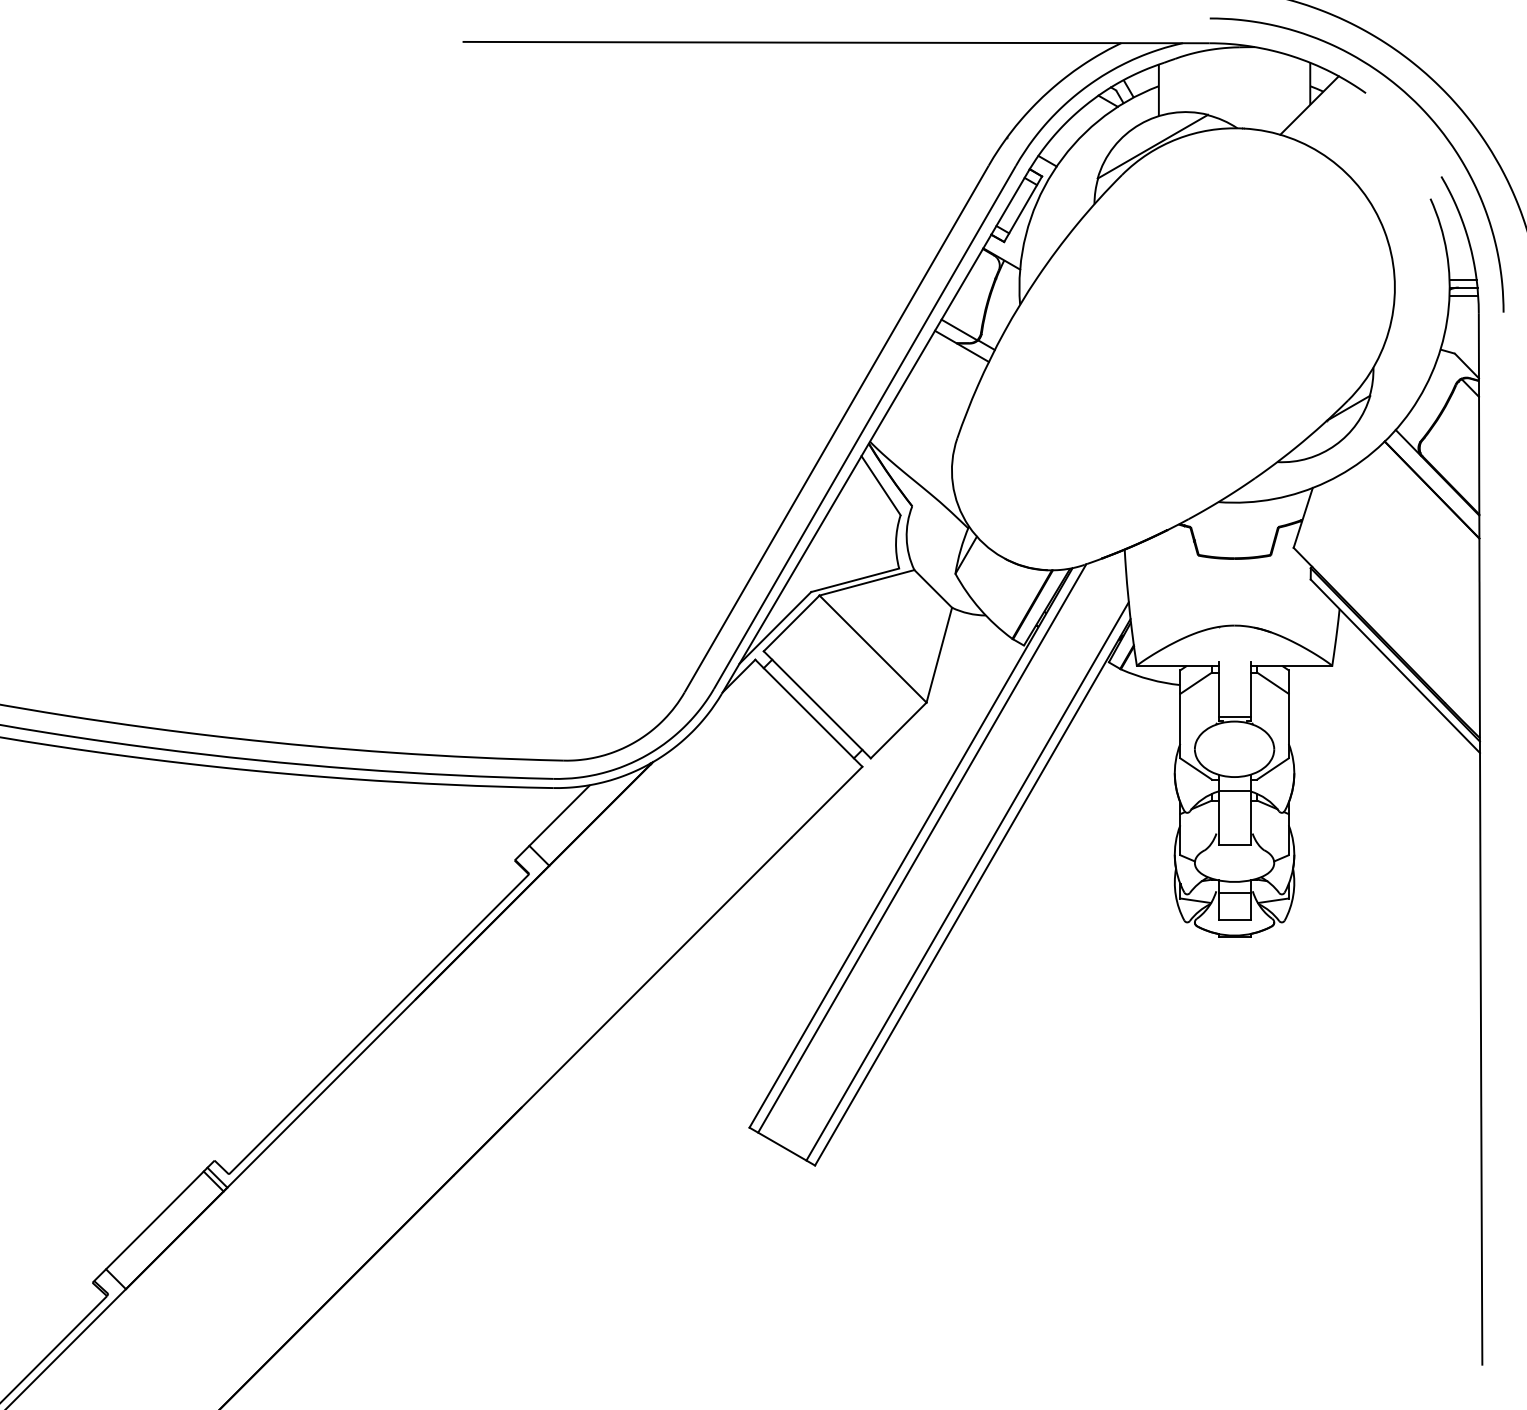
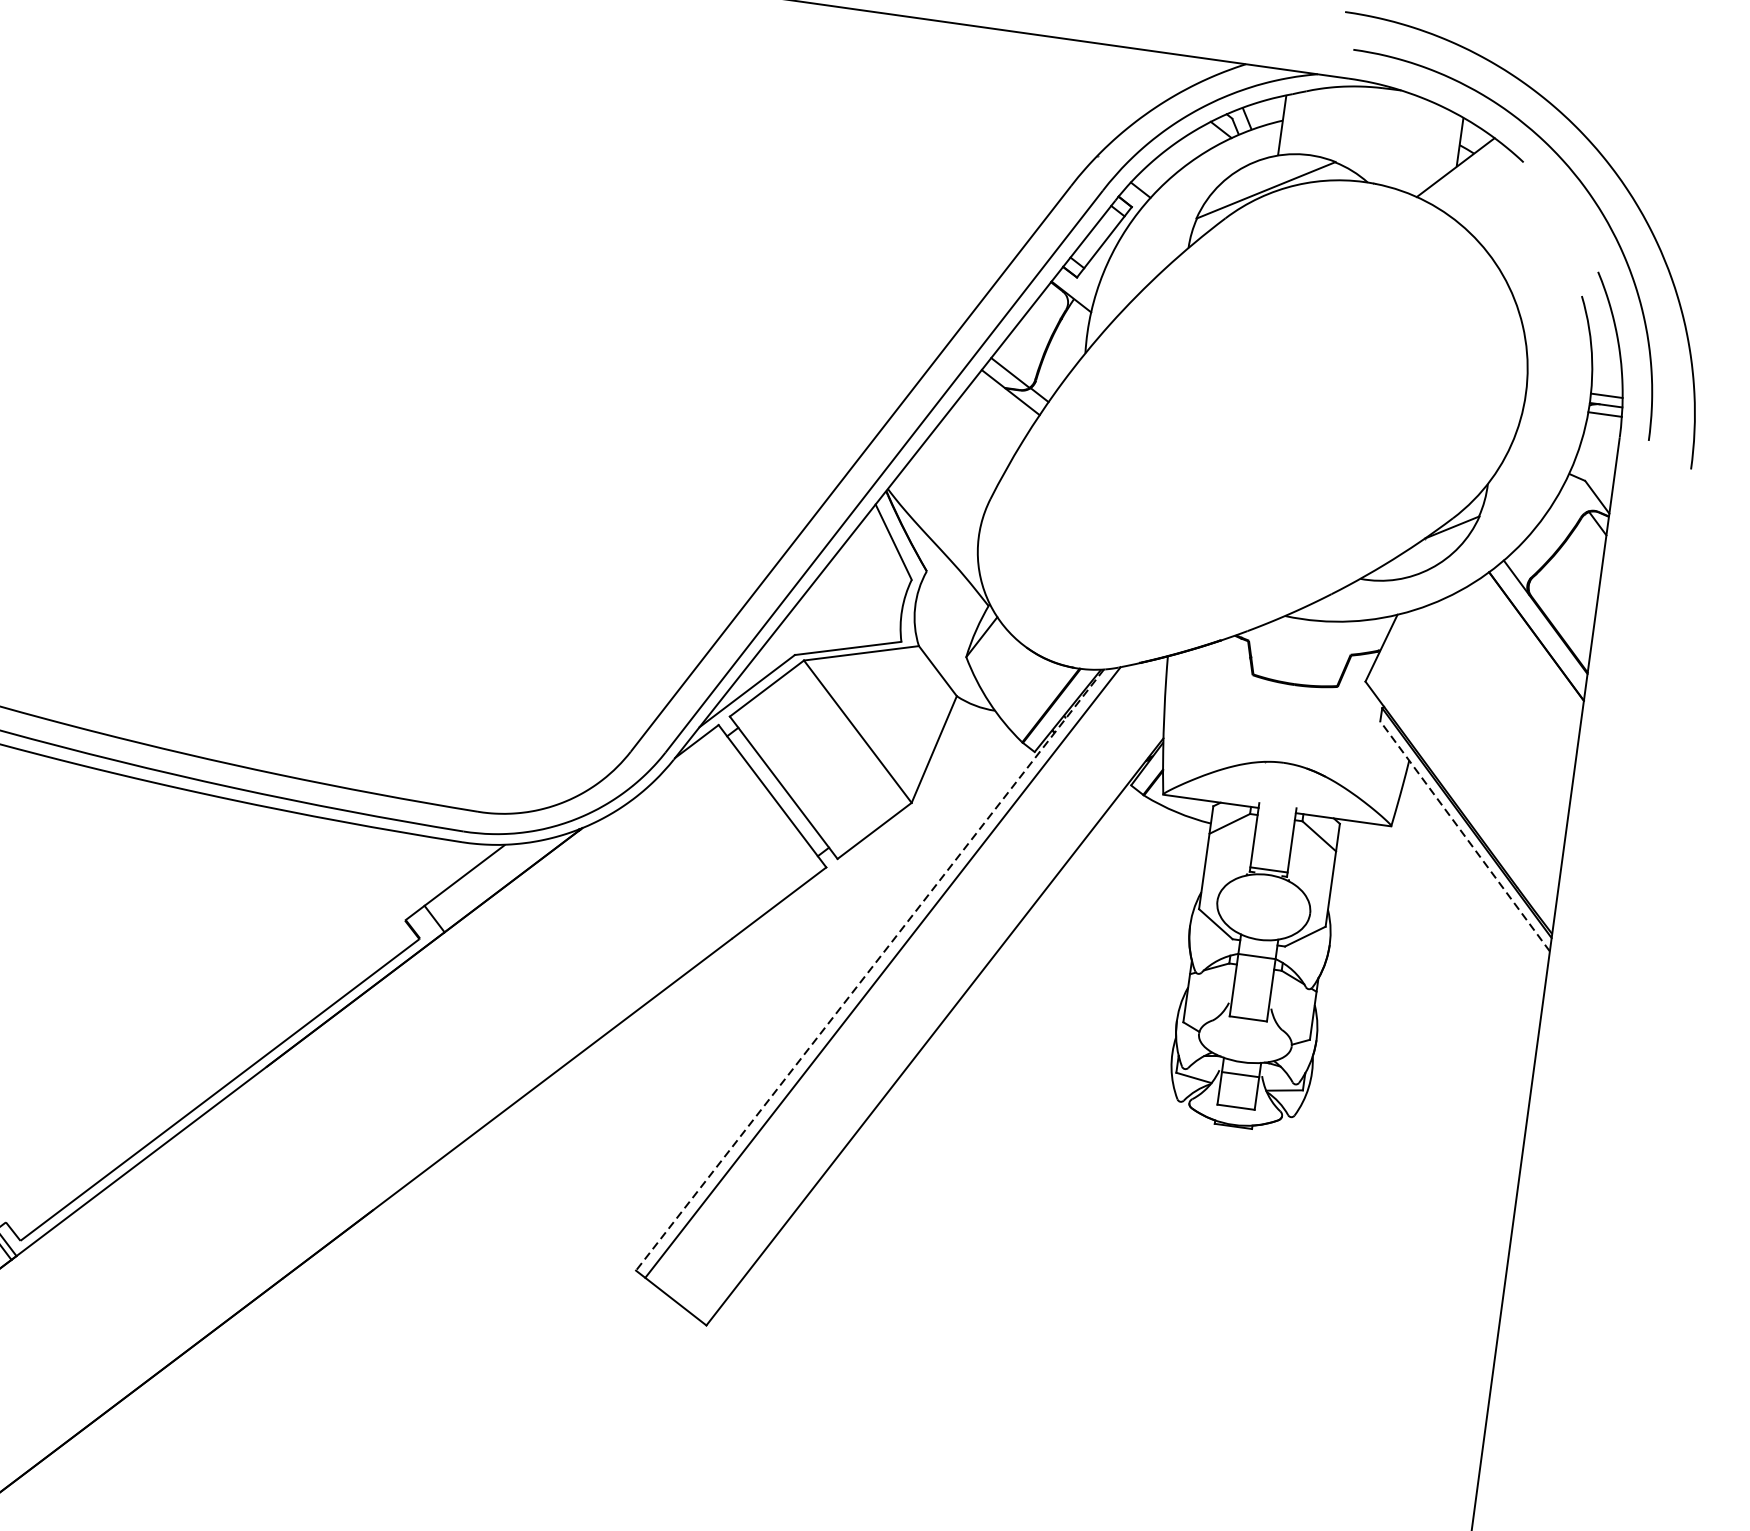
line: (1395, 665) -> (1465, 835), solid -> dashed
line: (910, 848) -> (869, 970), solid -> dashed
line: (967, 881) -> (930, 1018), removed

